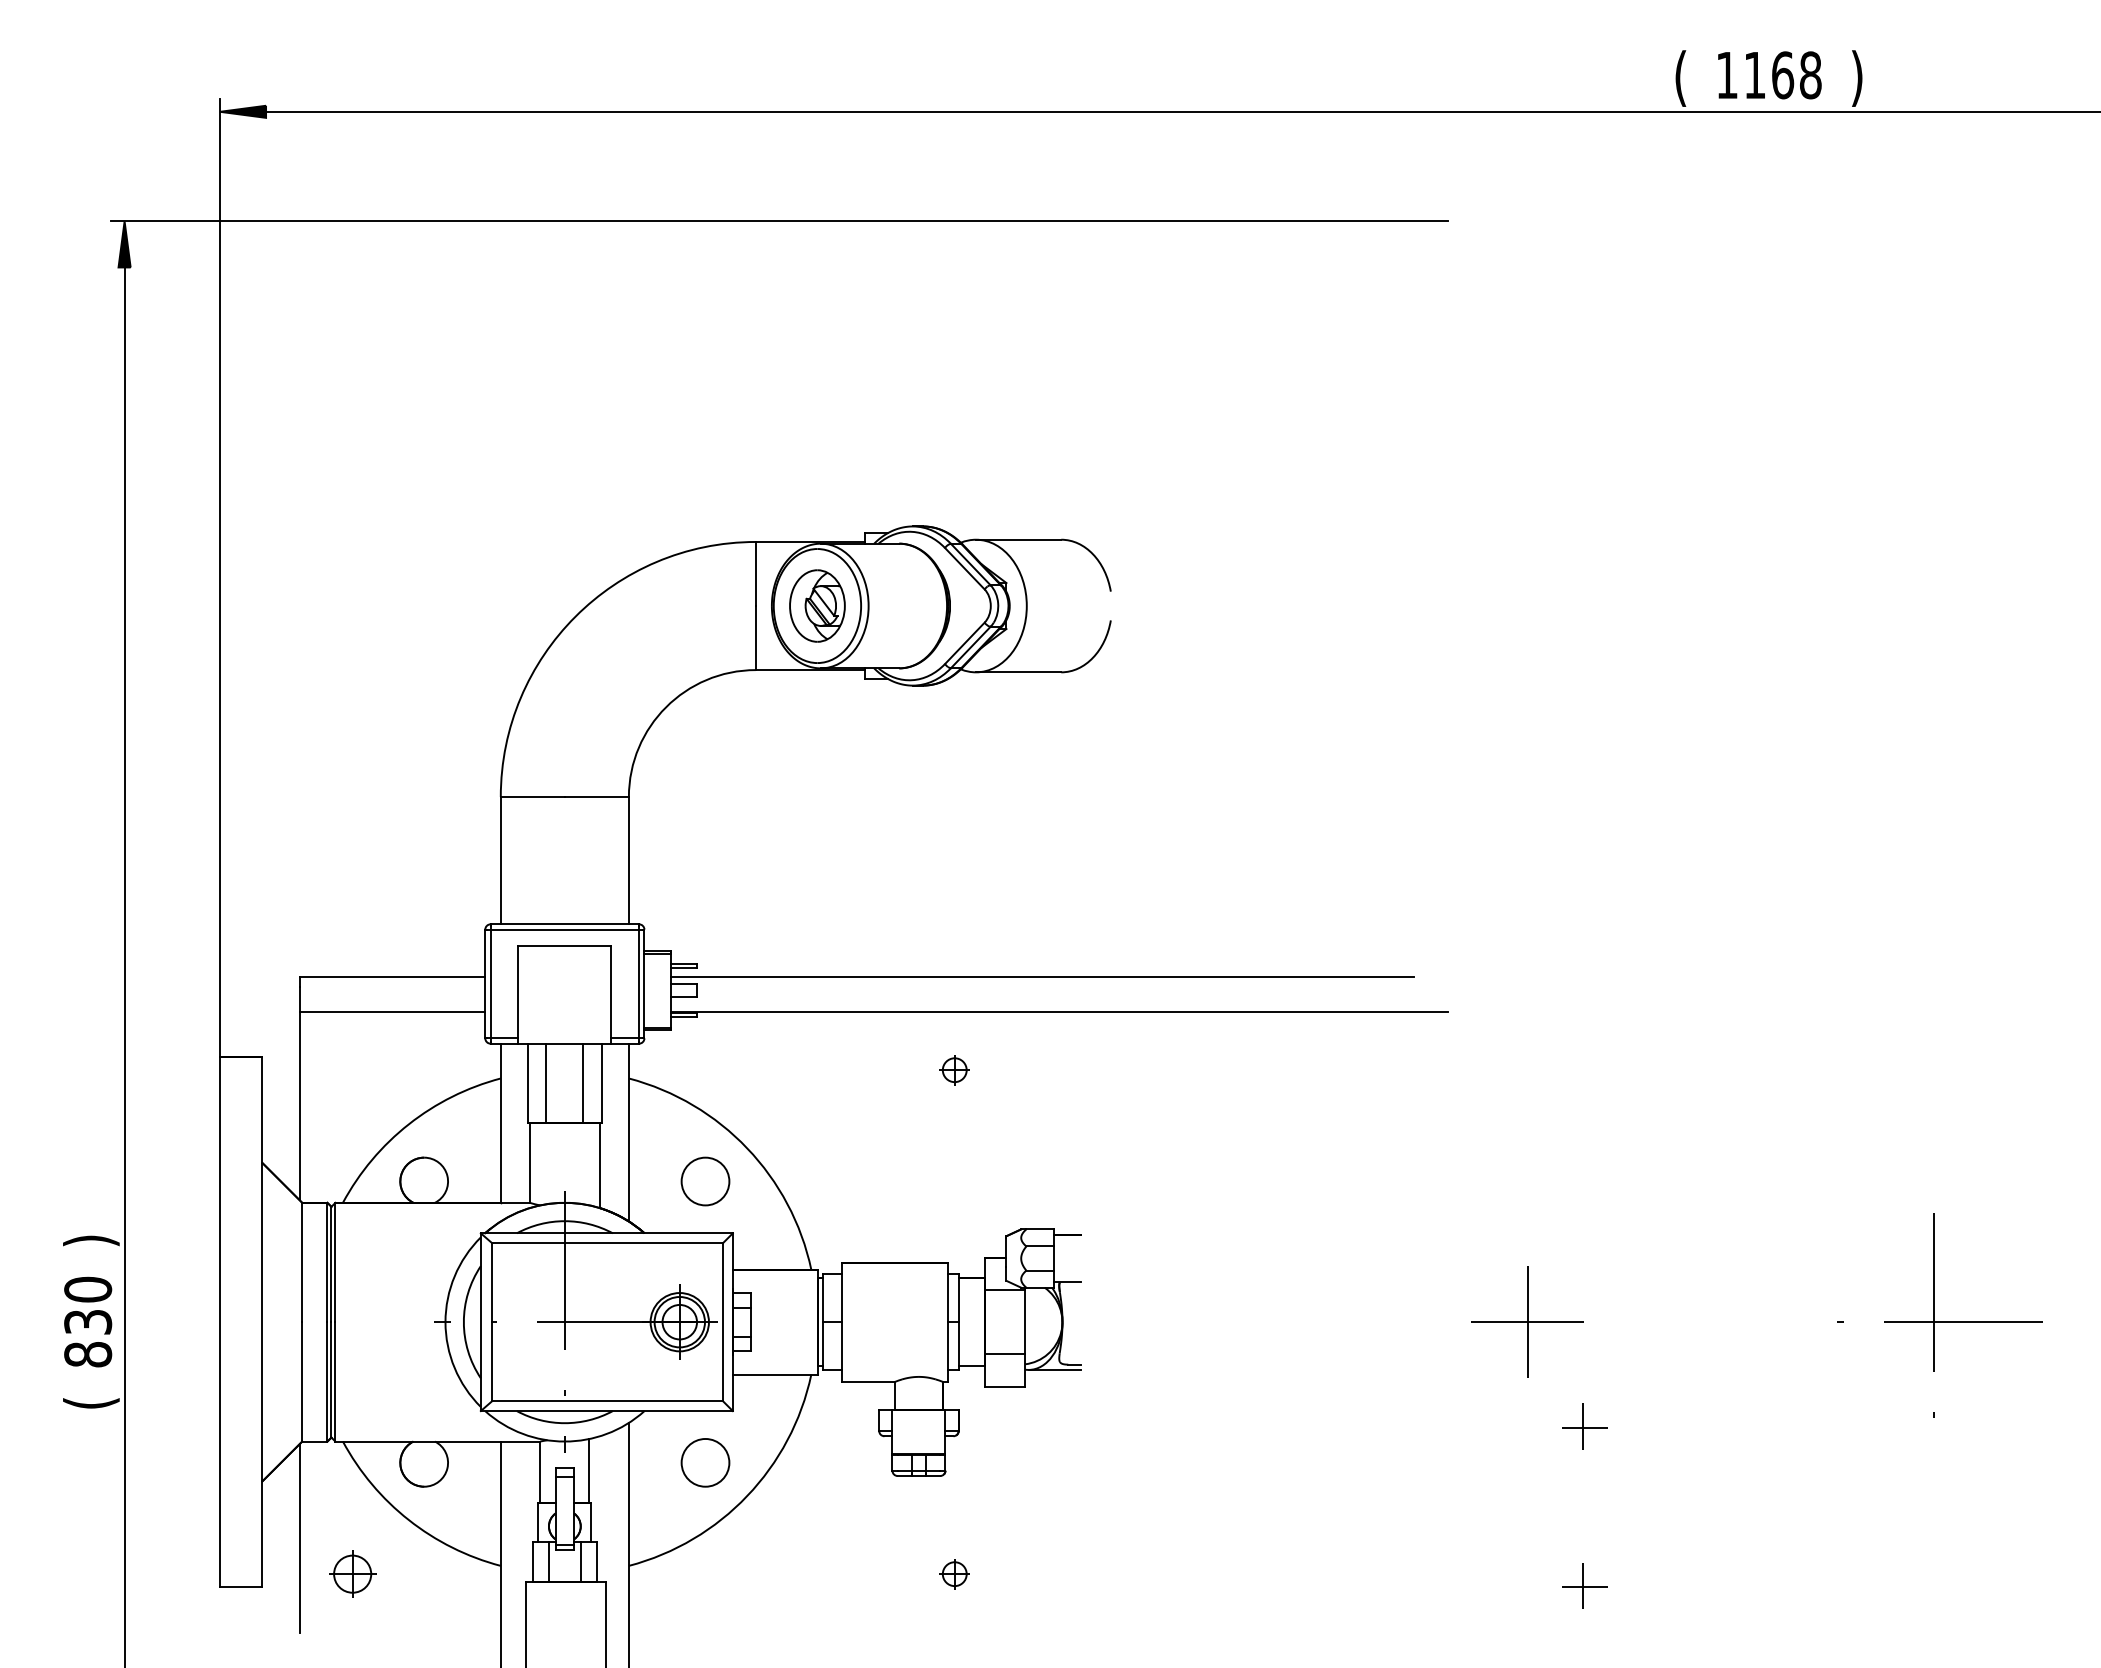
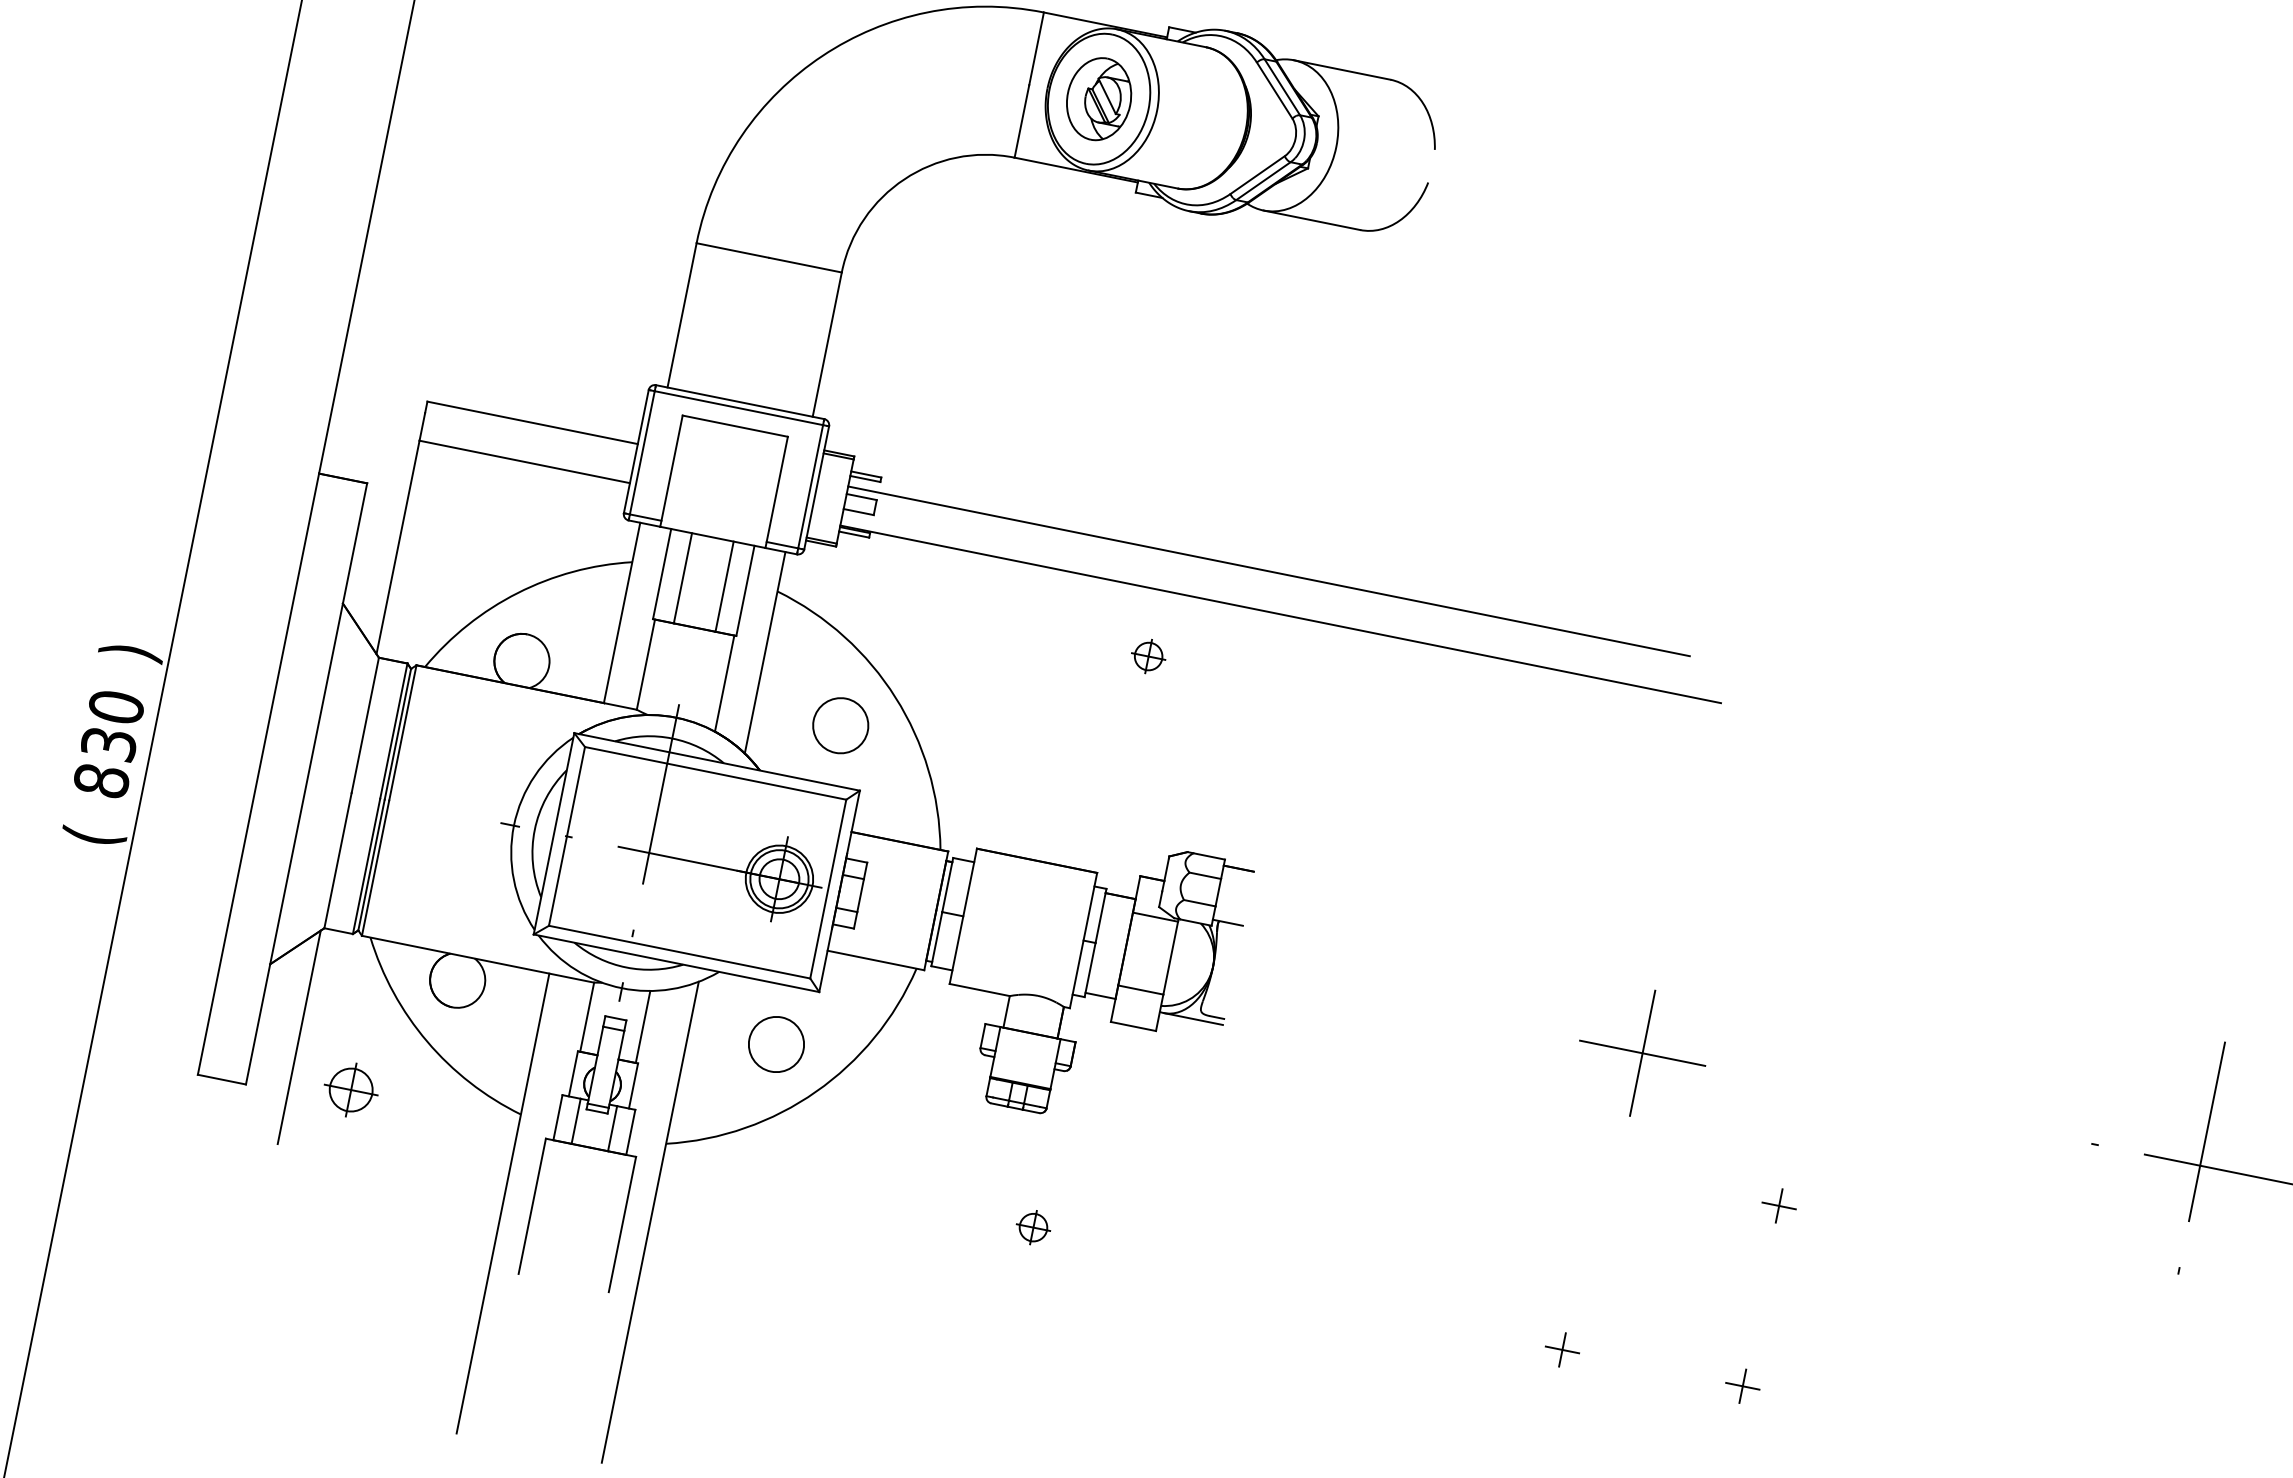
part: (1527, 1321) -> (1642, 1052), moved
part: (1583, 1428) -> (1779, 1206), size x0.62
part: (1424, 1587) -> (1562, 1350), added
part: (1583, 1587) -> (1742, 1386), size x0.62

